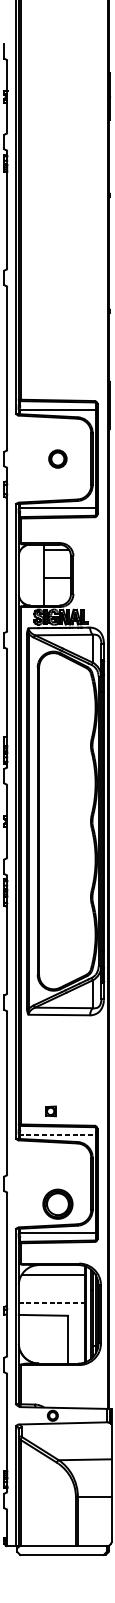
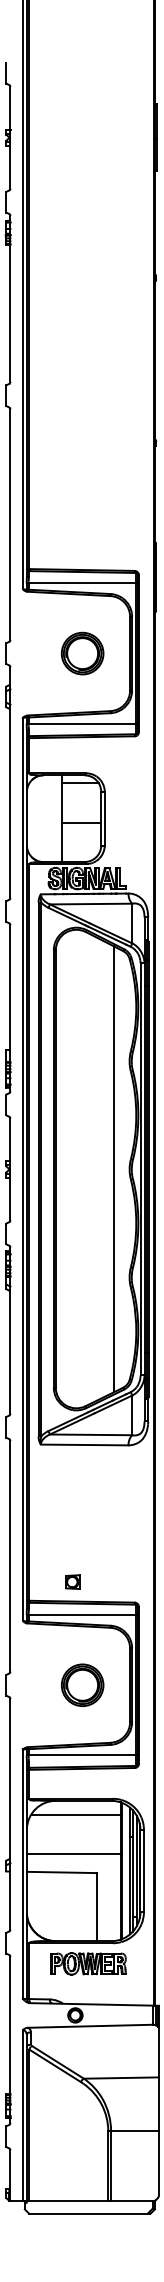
part: (57, 459) -> (82, 653), size x1.67
line: (79, 821) -> (113, 1169), added
line: (57, 1134) -> (82, 1615), dashed -> solid
part: (57, 1203) -> (82, 1684), moved
line: (51, 1302) -> (73, 1854), dashed -> solid
part: (62, 1379) -> (88, 1963), added

